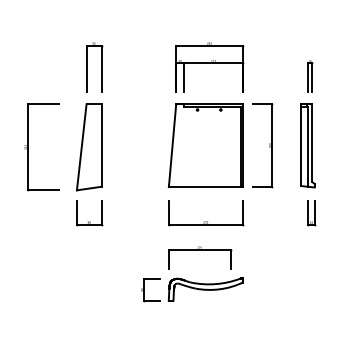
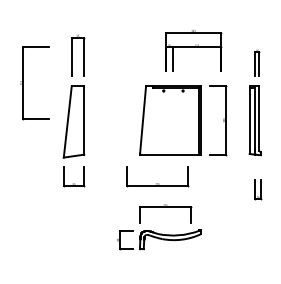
part: (209, 67) -> (193, 50), moved
part: (28, 147) -> (23, 83), moved
part: (311, 213) -> (258, 189), moved
part: (205, 221) -> (157, 183), moved

